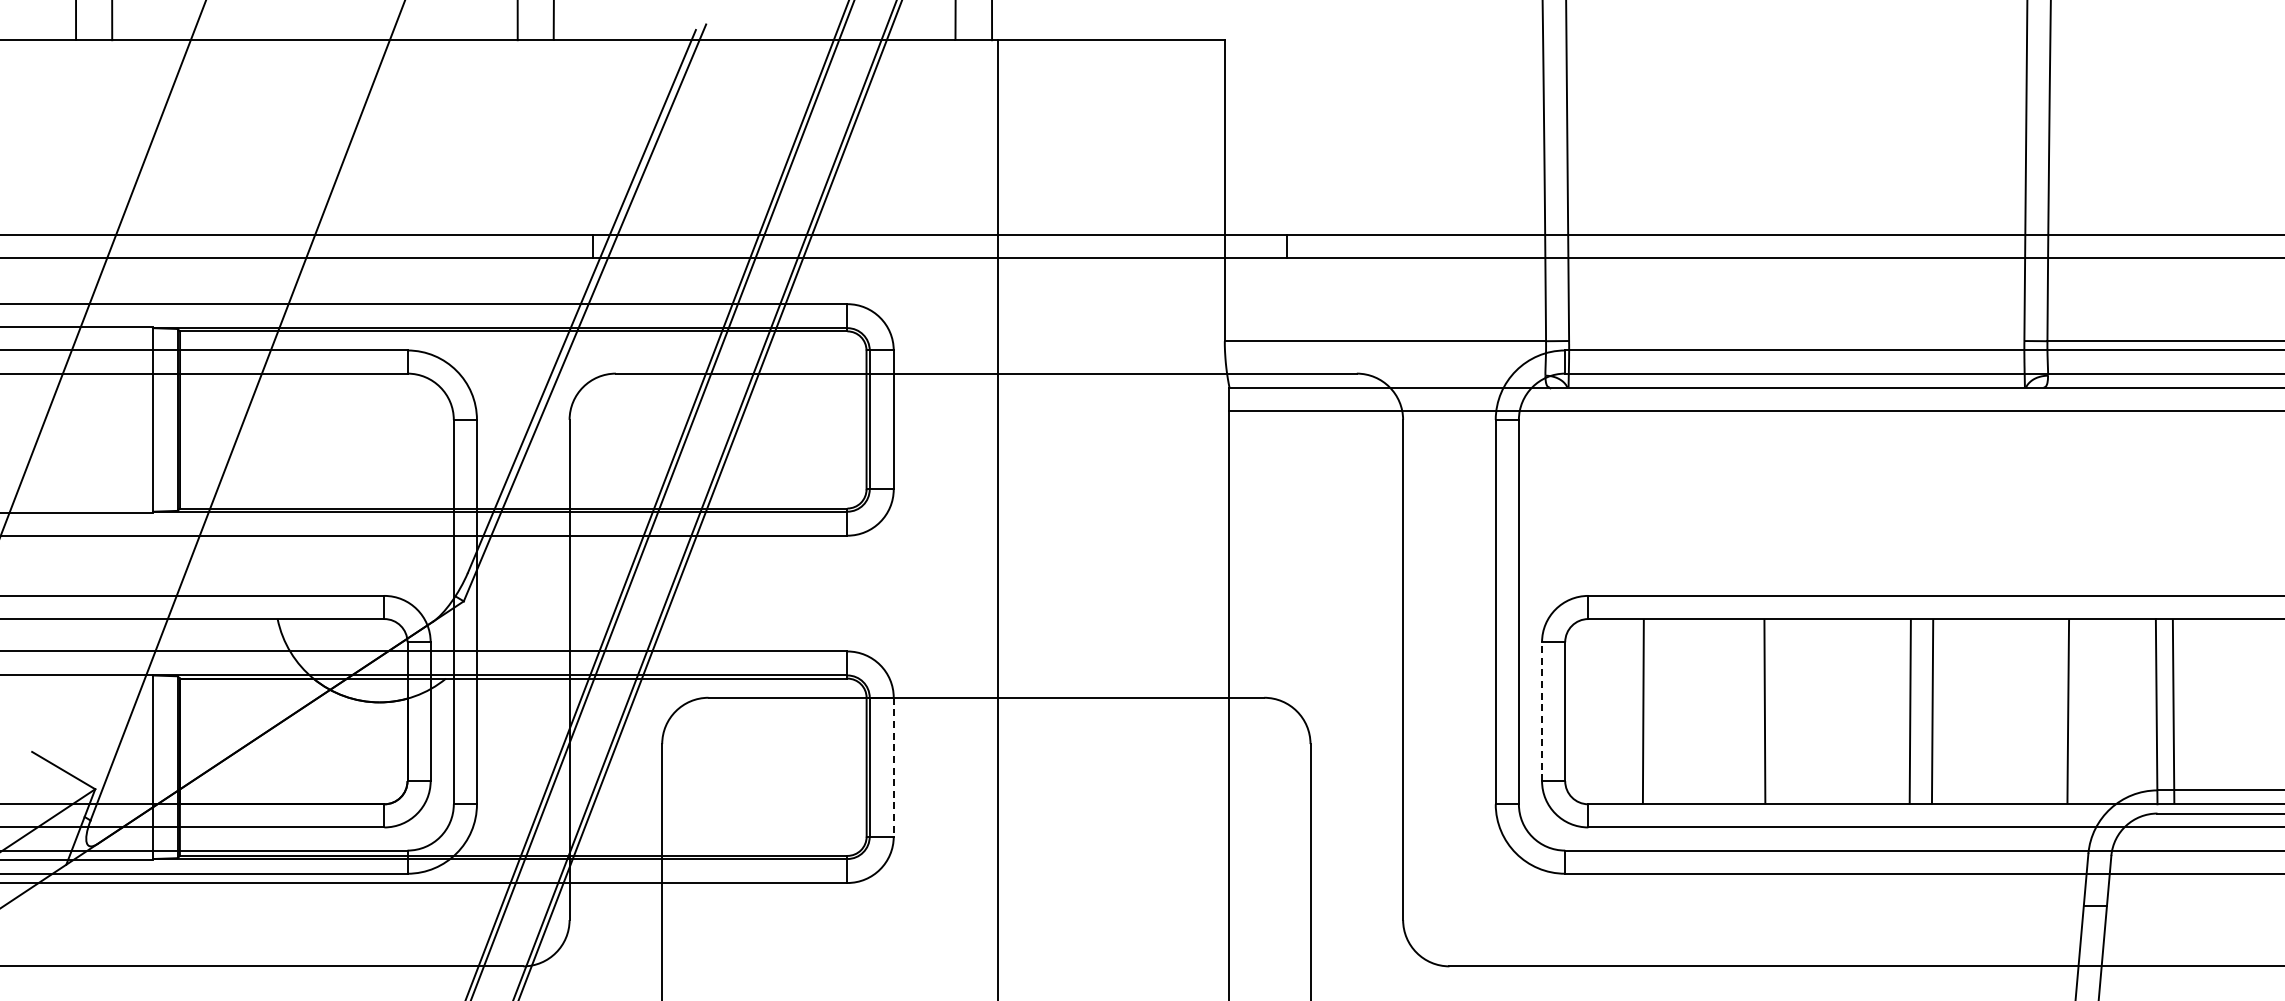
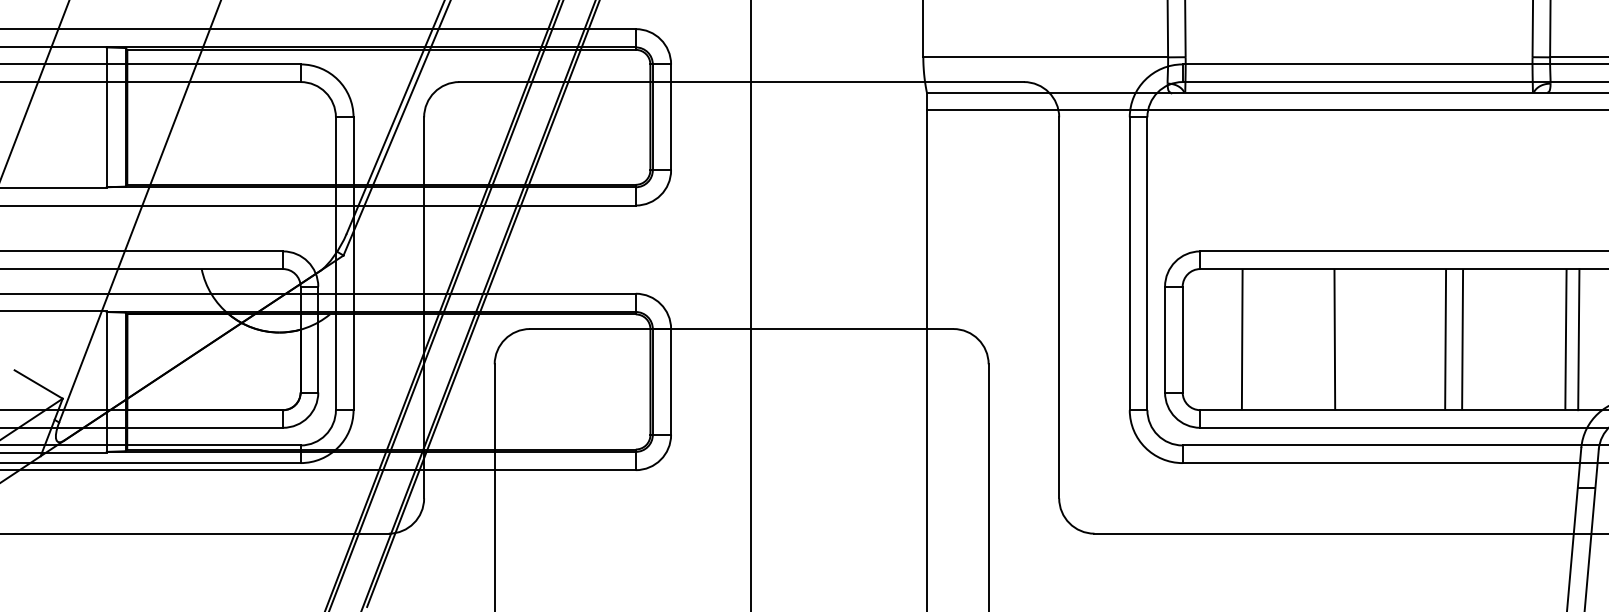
line: (1542, 711) -> (1165, 339), dashed -> solid
line: (2084, 711) -> (1578, 339), added
line: (893, 767) -> (670, 382), dashed -> solid

